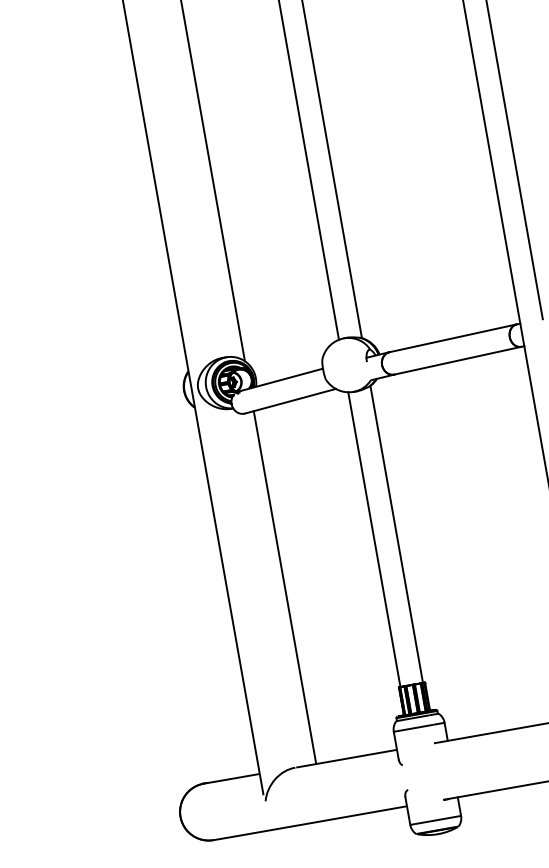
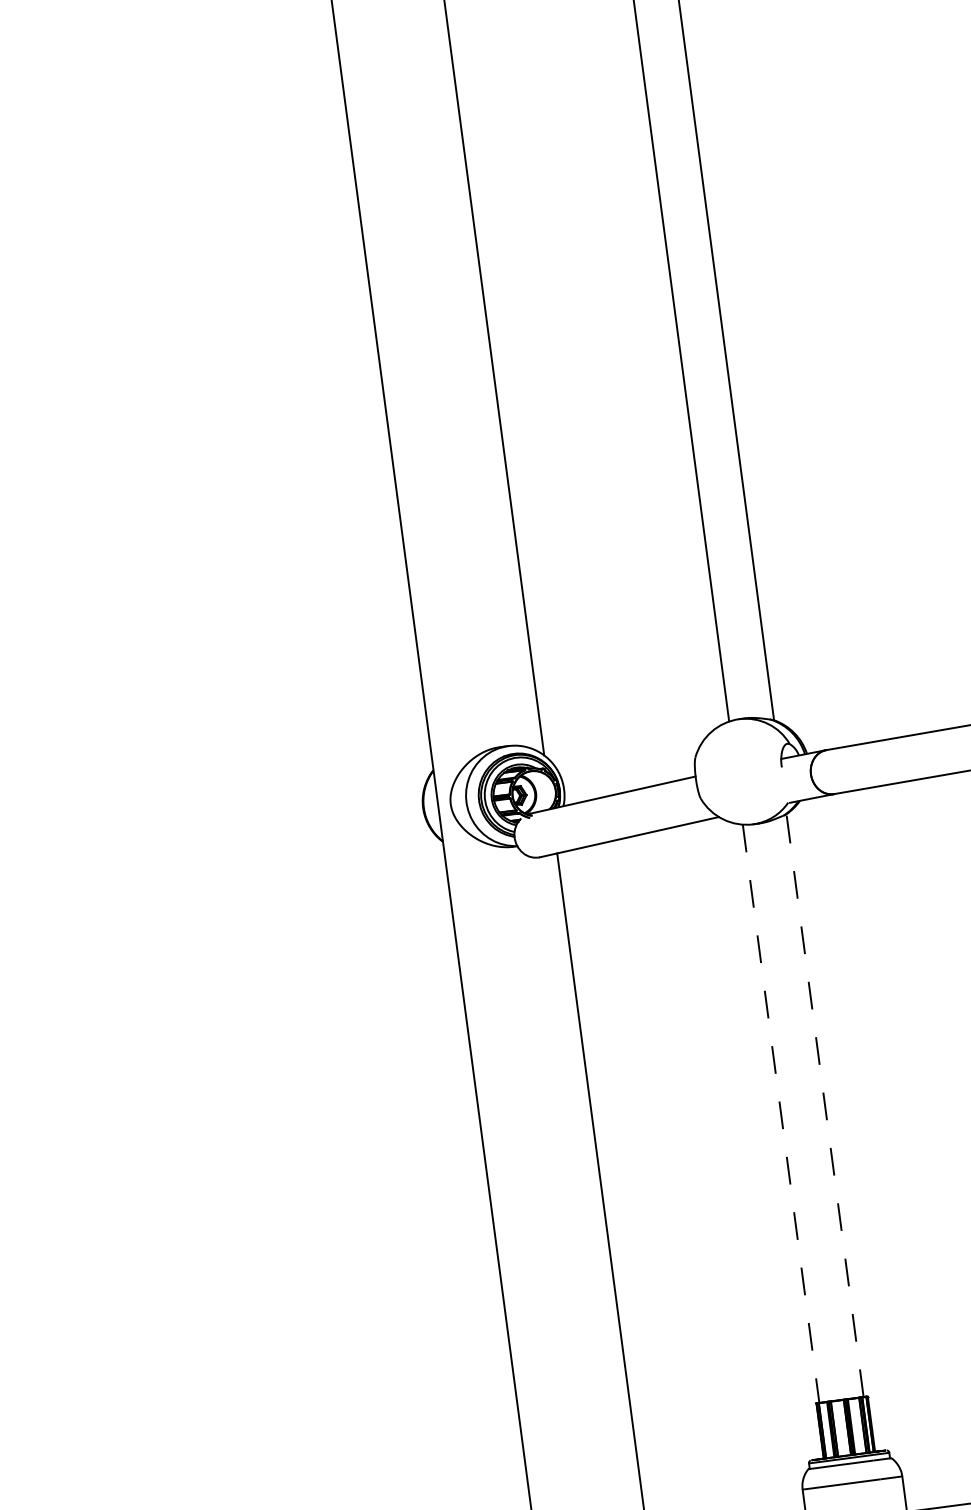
line: (396, 534) -> (824, 1105), solid -> dashed
line: (374, 539) -> (781, 1113), solid -> dashed

